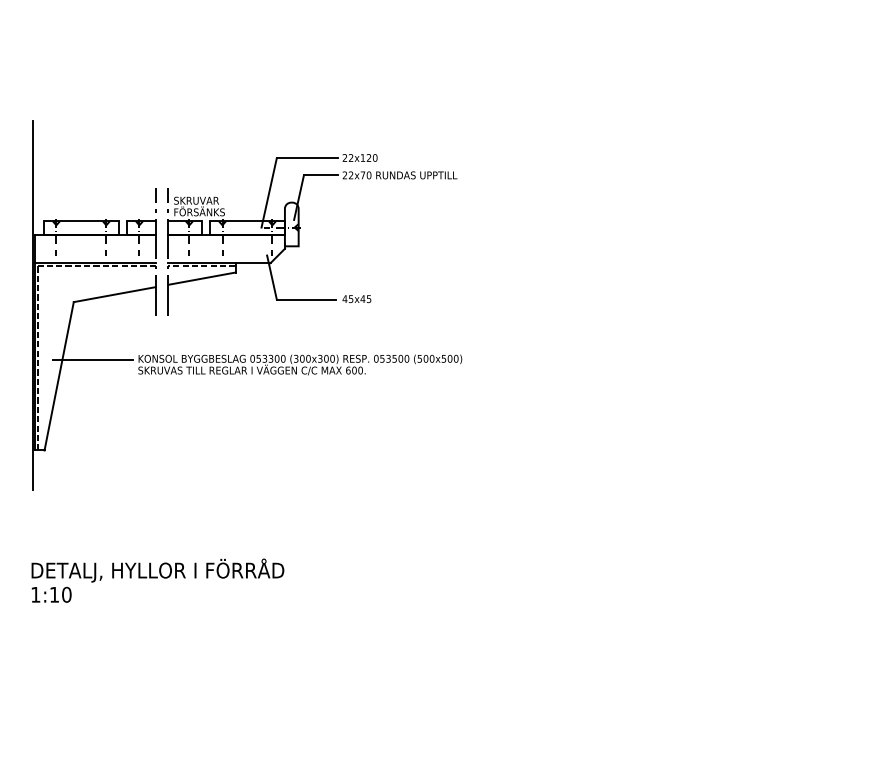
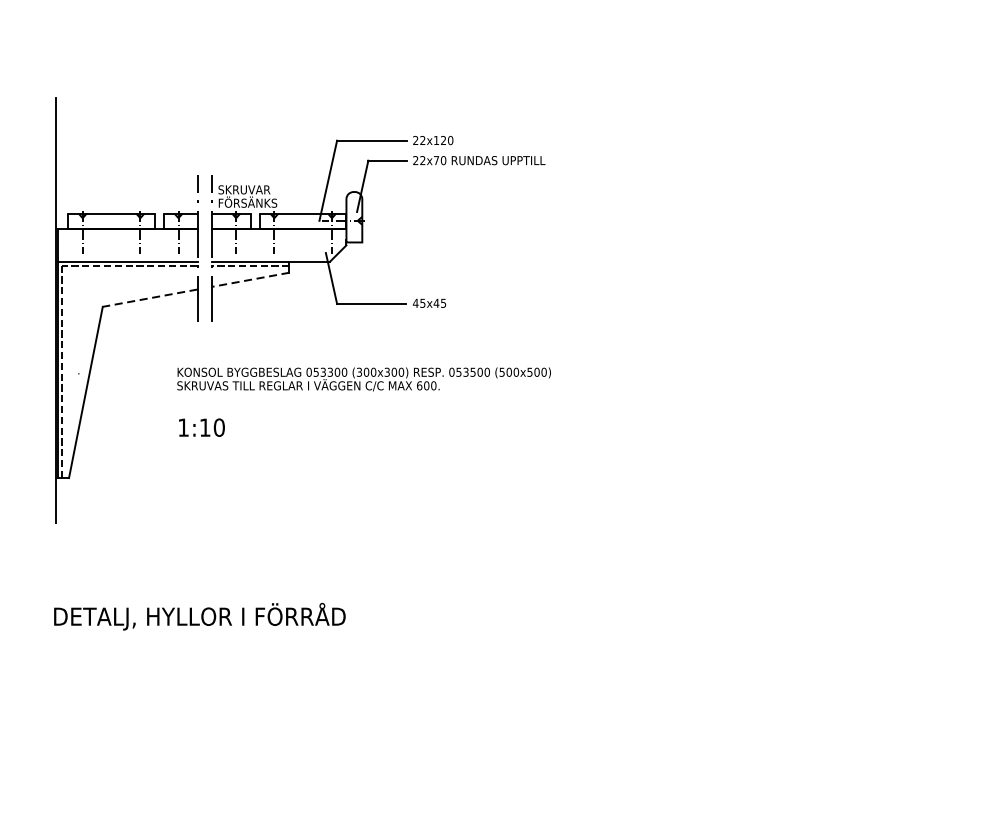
line: (201, 278) -> (250, 279), solid -> dashed
line: (114, 294) -> (149, 298), solid -> dashed
line: (92, 360) -> (124, 374), removed
text: (51, 594) -> (201, 427), moved

